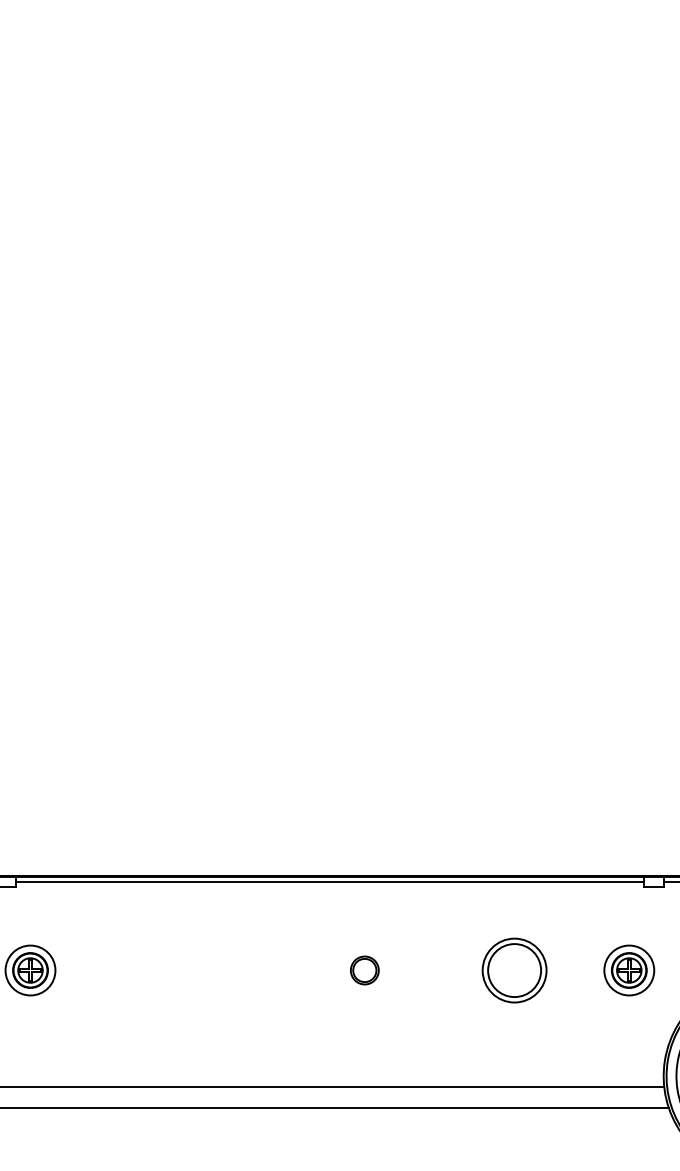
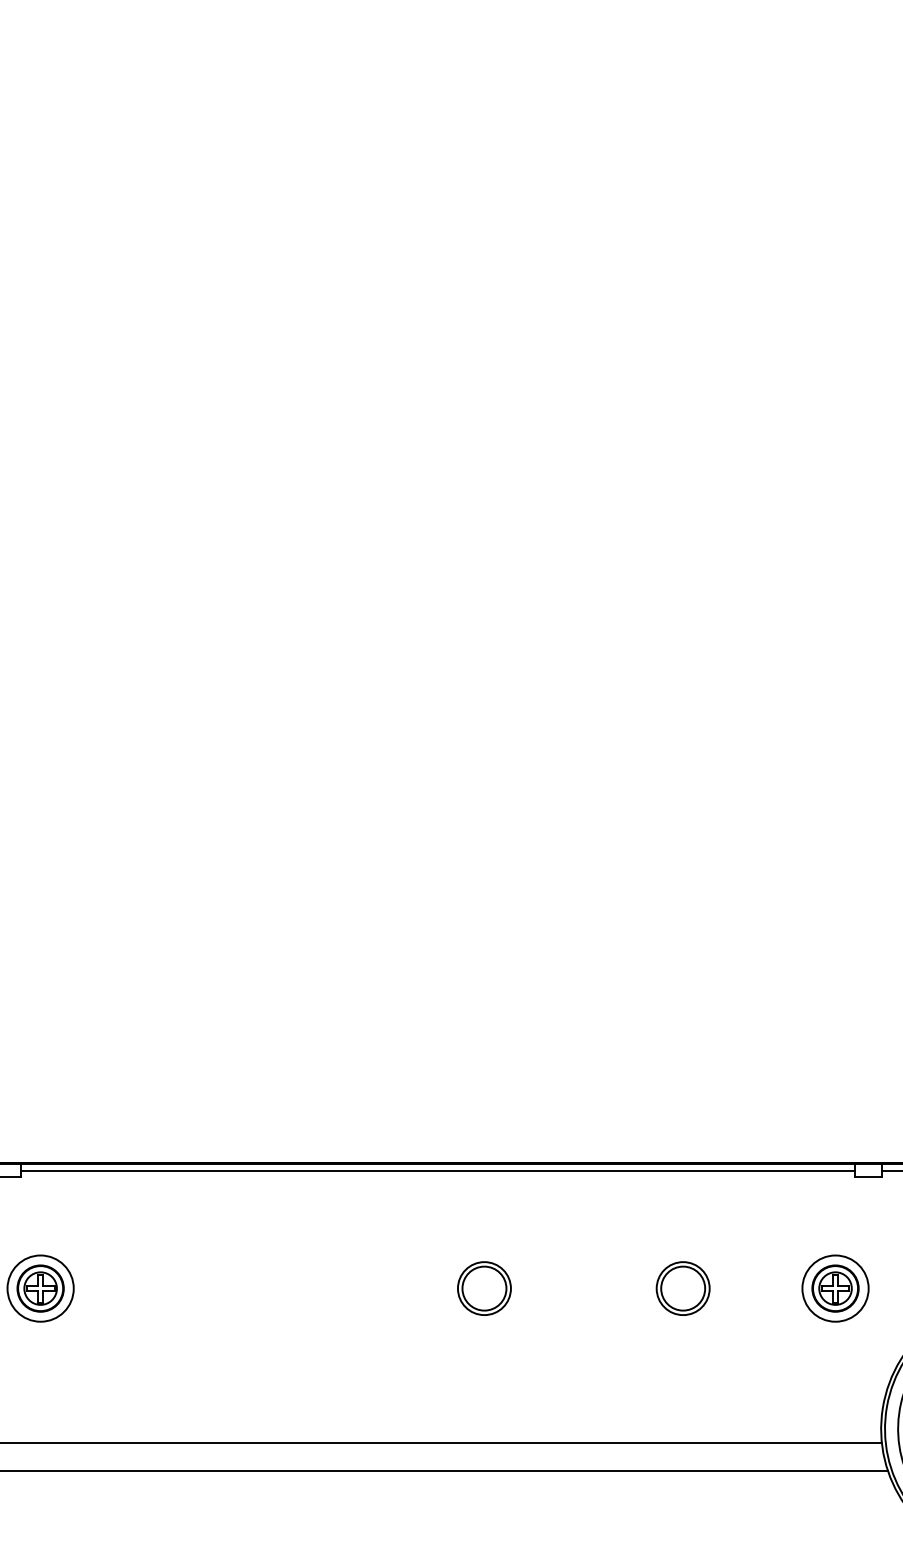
part: (364, 970) -> (484, 1288), size x1.43
part: (514, 970) -> (682, 1288), size x0.62

